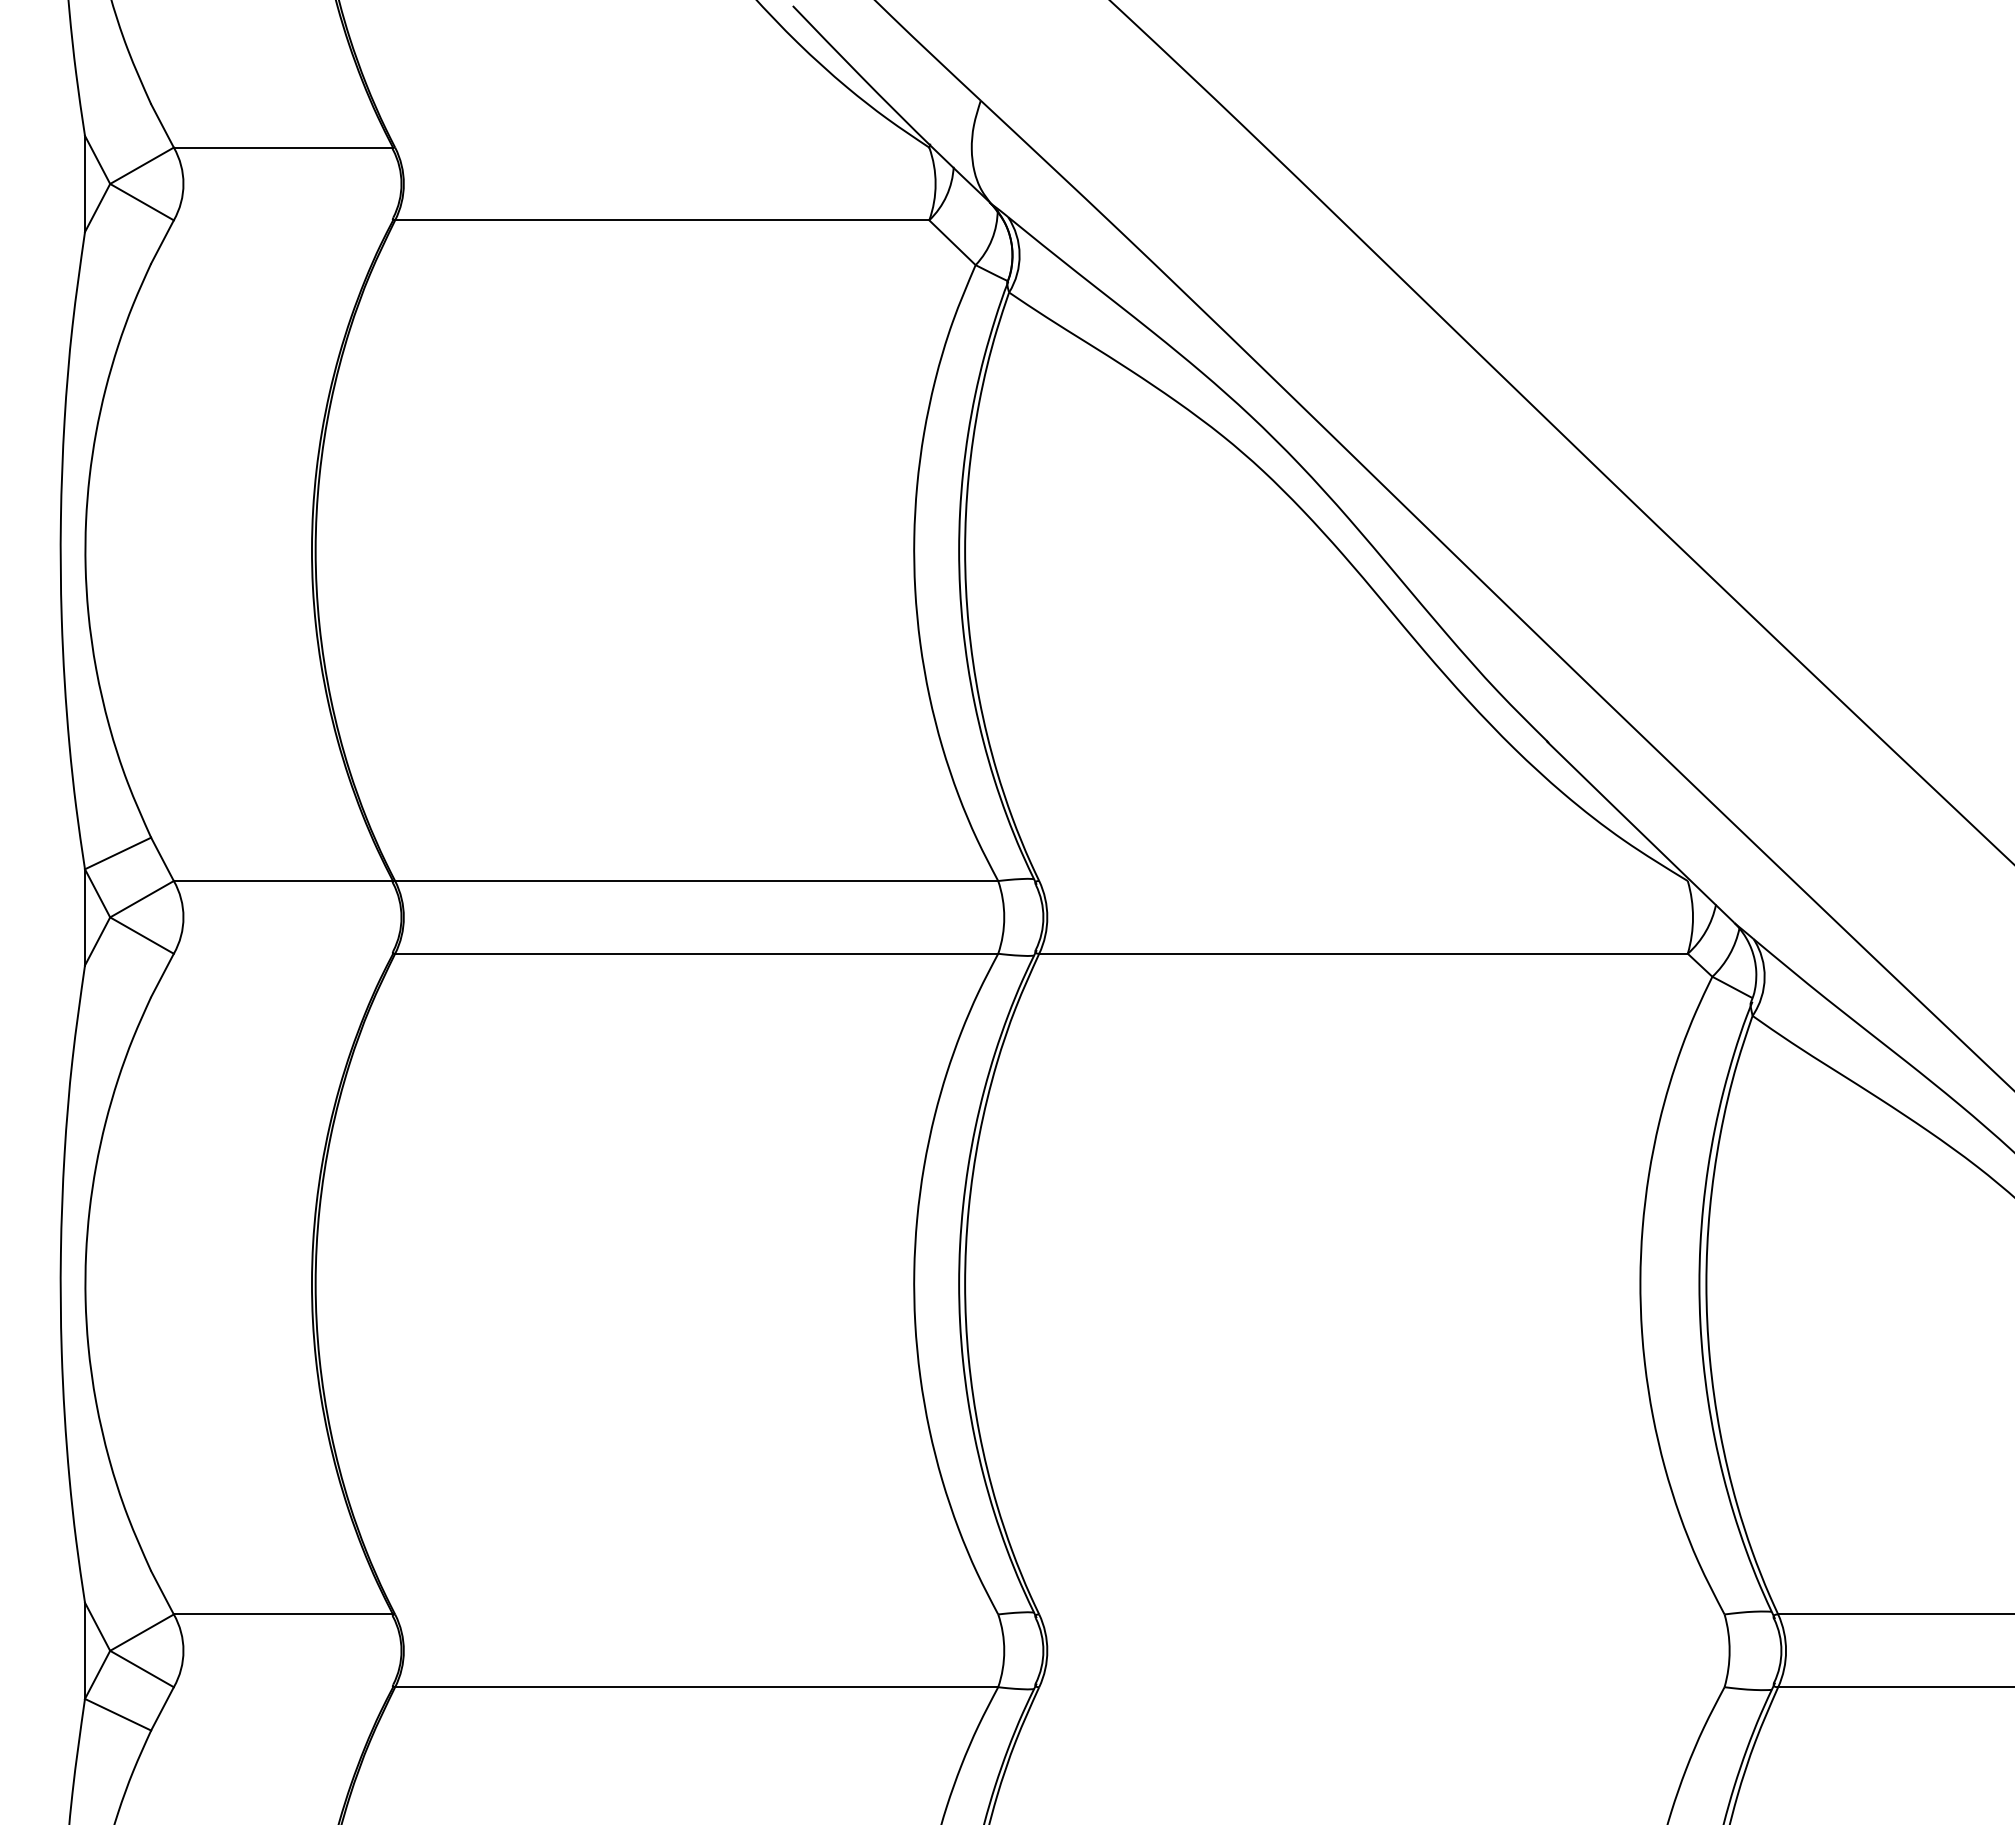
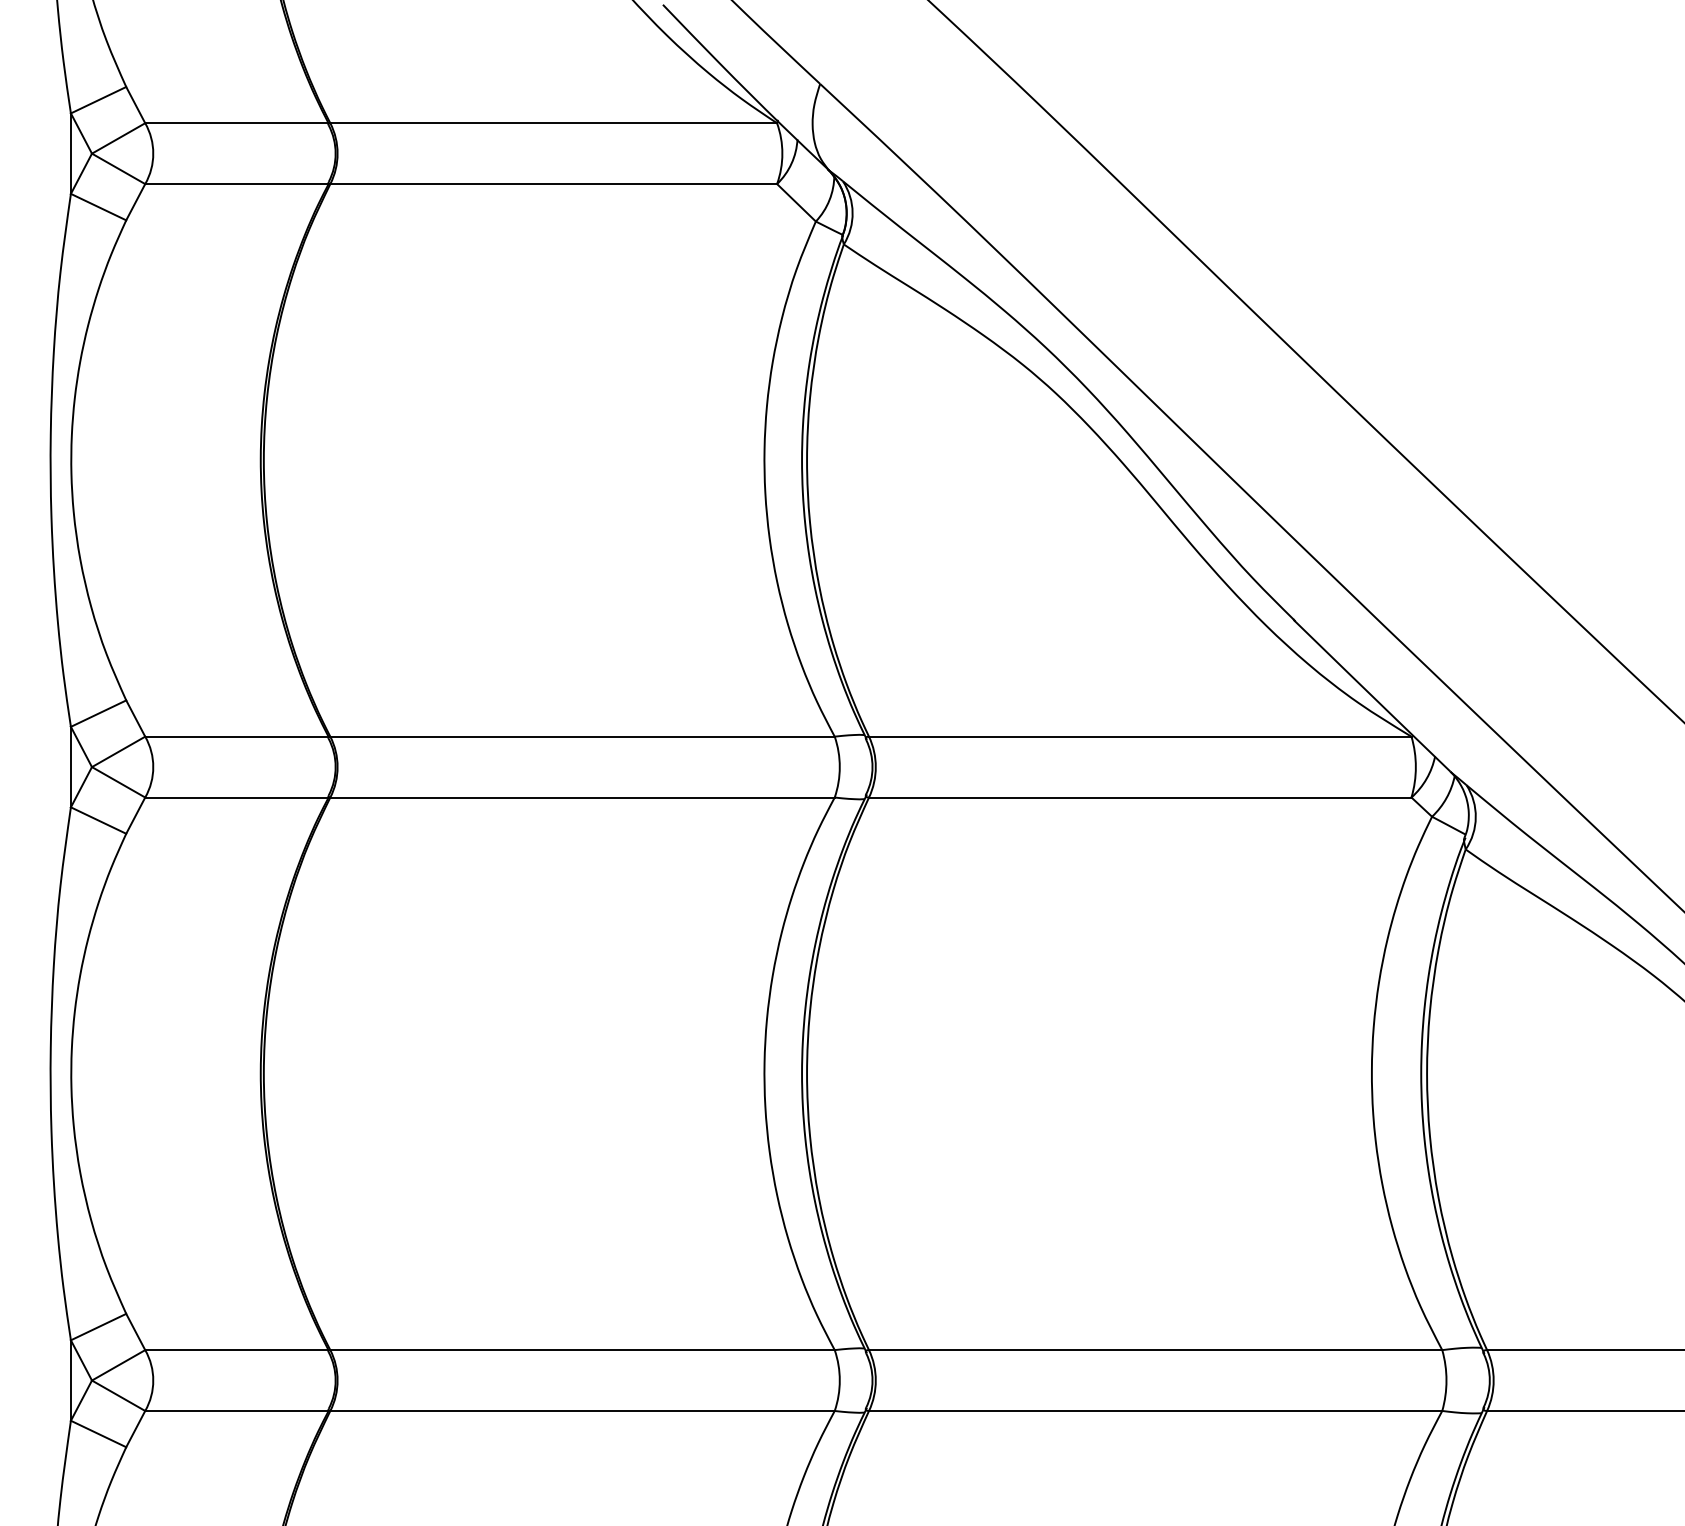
line: (118, 119) -> (98, 99), added
line: (662, 147) -> (553, 123), added
line: (282, 220) -> (236, 184), added
line: (118, 247) -> (98, 206), added
line: (1363, 881) -> (1140, 737), added
line: (282, 953) -> (236, 797), added
line: (118, 981) -> (98, 820), added
line: (118, 1586) -> (98, 1326), added
line: (696, 1614) -> (582, 1350), added
line: (1381, 1614) -> (1155, 1350), added
line: (282, 1687) -> (236, 1411), added
line: (1381, 1687) -> (1155, 1411), added

